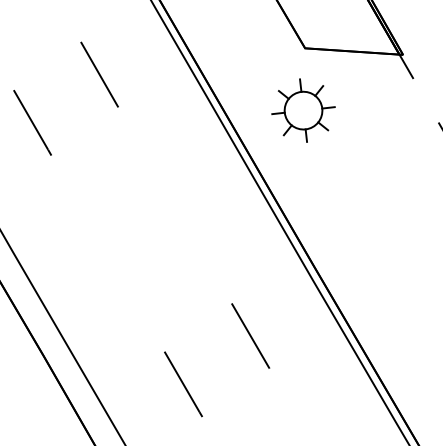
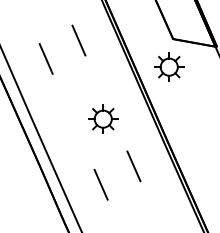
part: (172, 238) -> (103, 118), added

